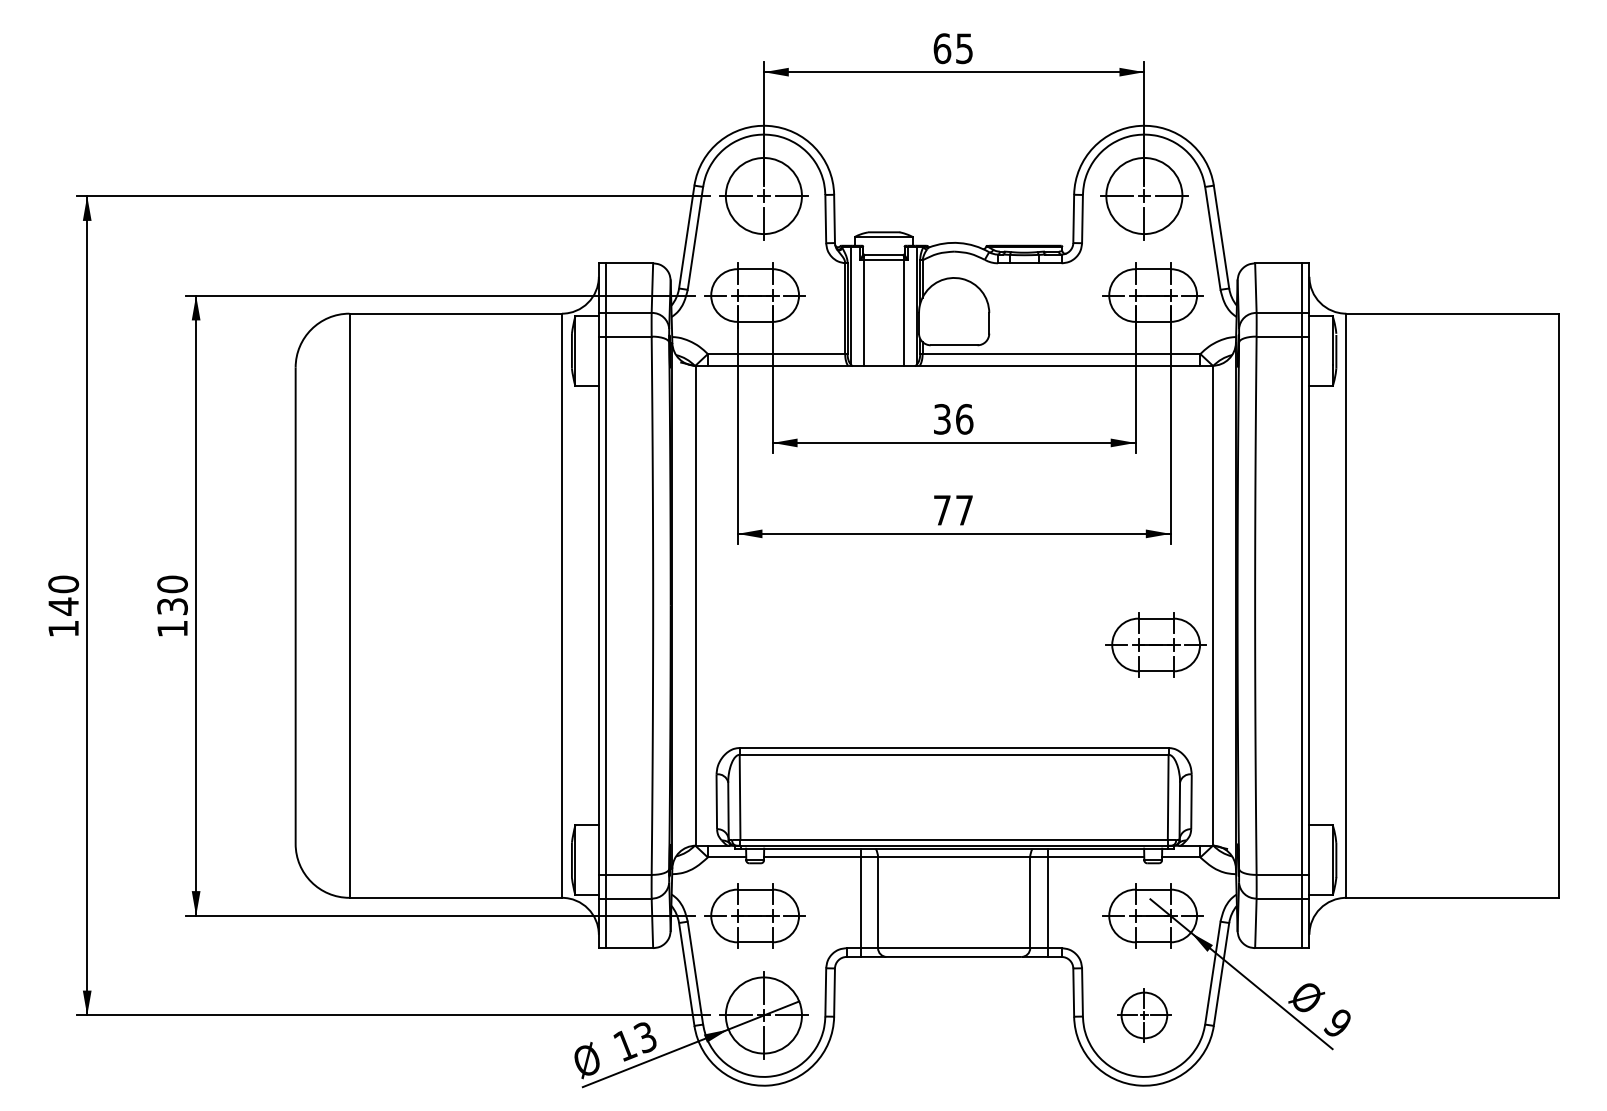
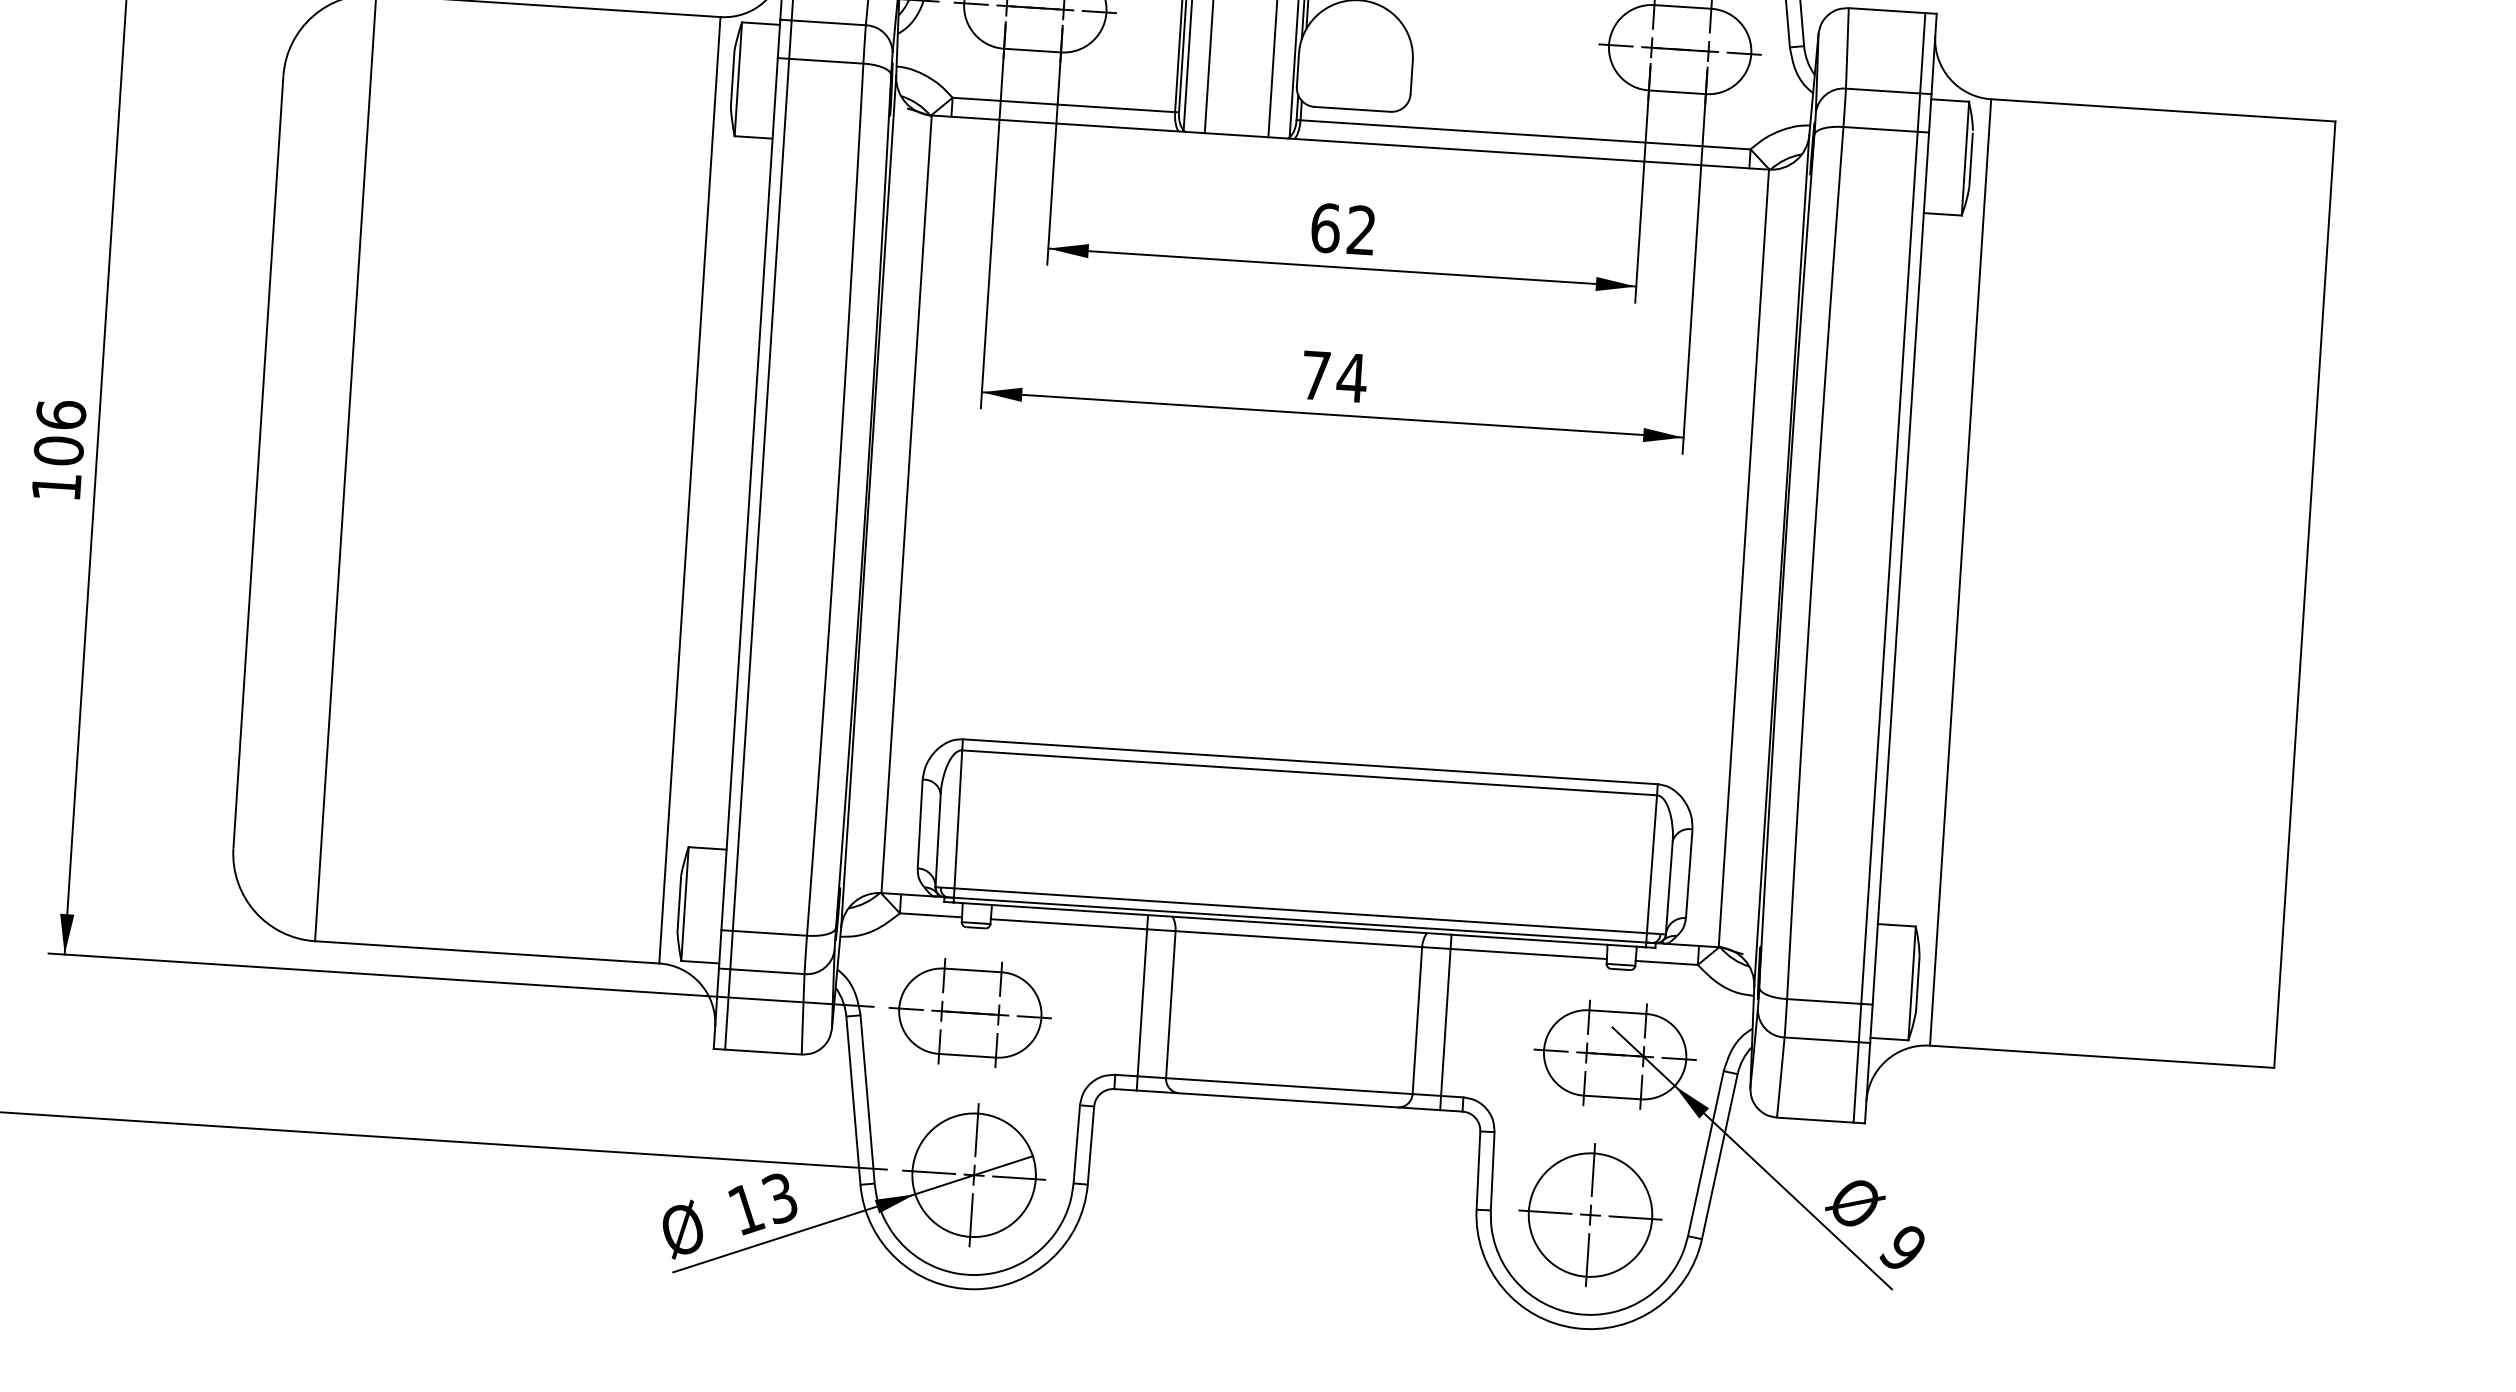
text: (953, 419) -> (1343, 229), 36 -> 62
text: (964, 510) -> (1351, 378), 77 -> 74
text: (172, 595) -> (59, 432), 130 -> 106
part: (1155, 644) -> (1647, 615), removed
part: (1144, 1015) -> (1590, 1215), size x1.67

